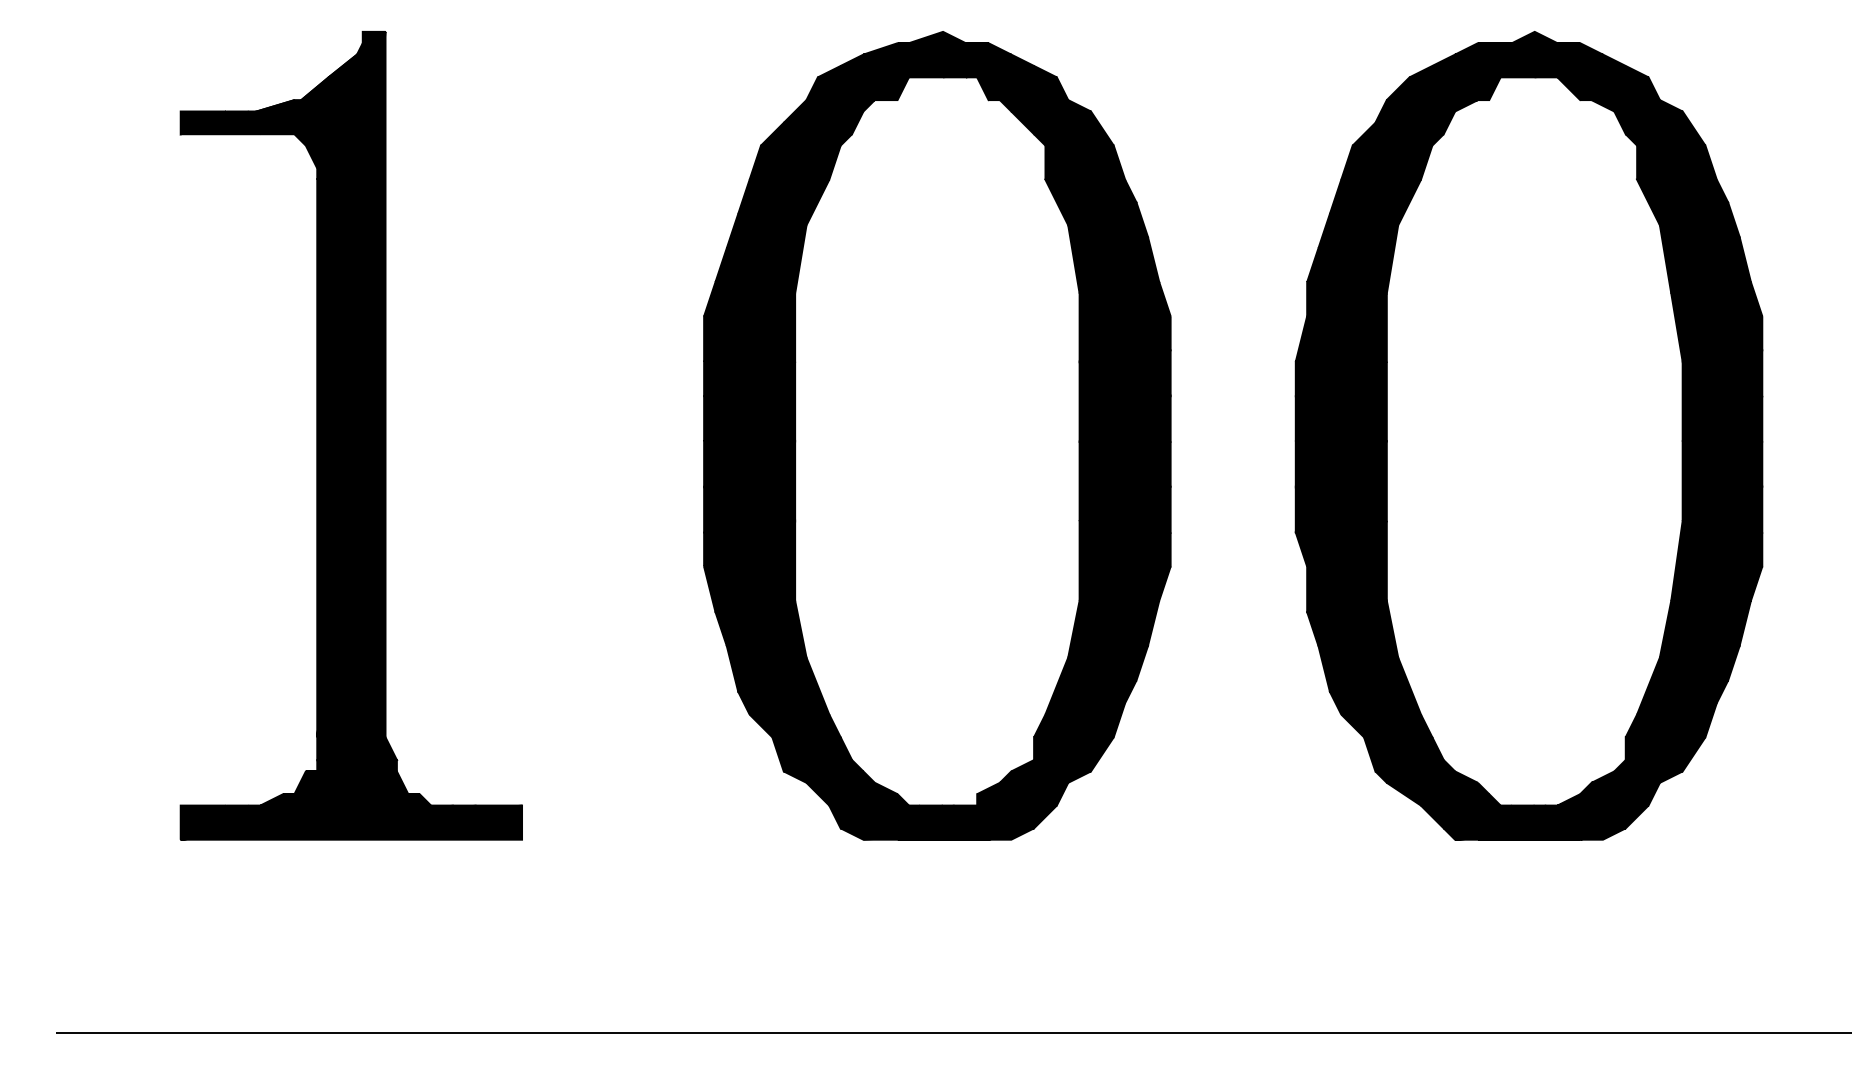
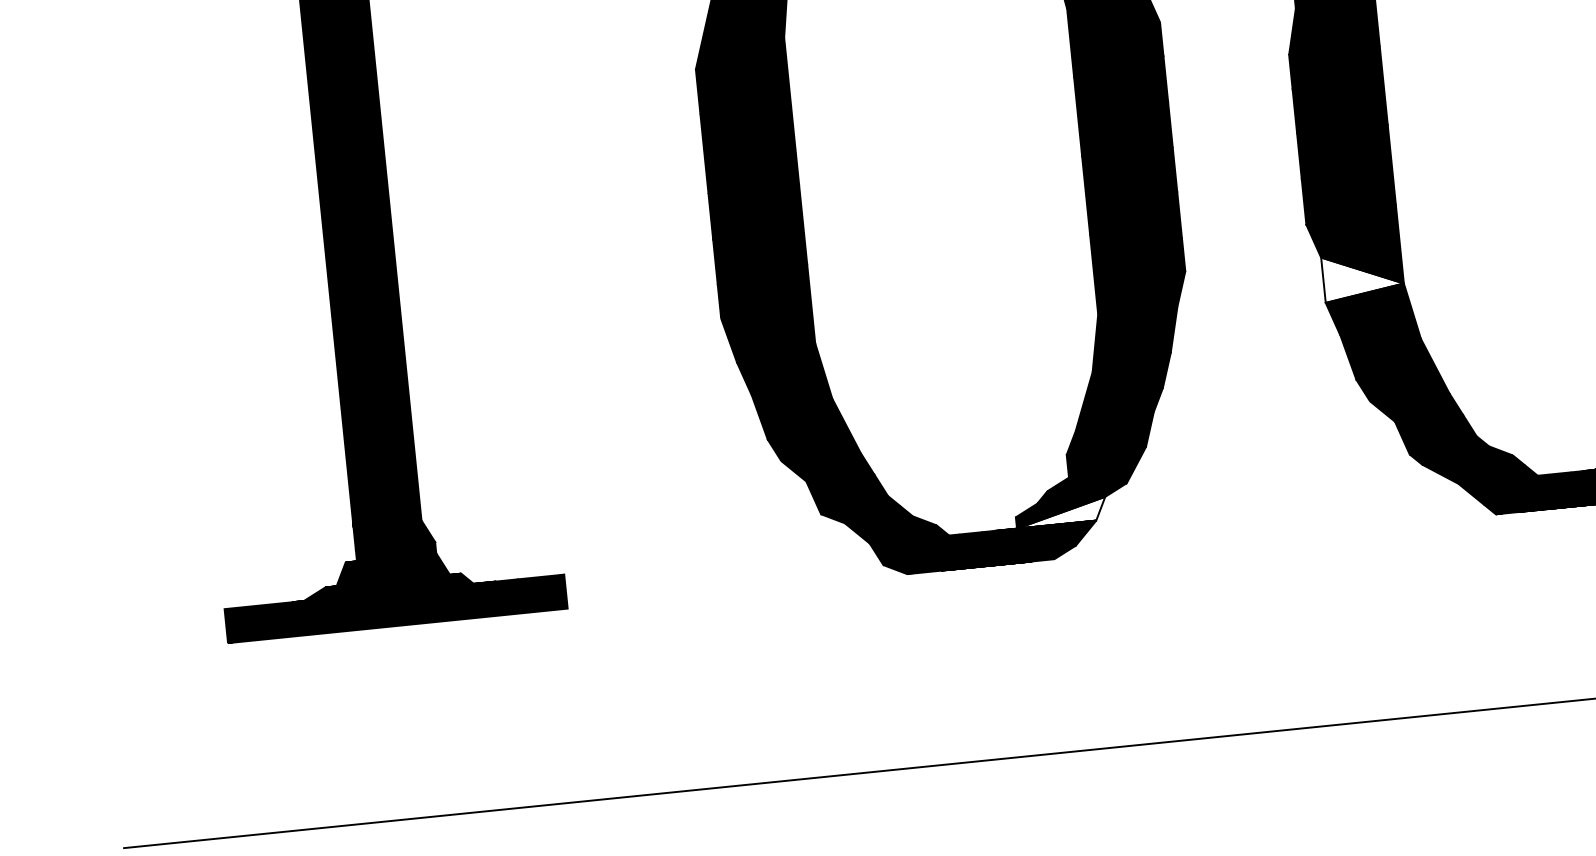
fill: (1346, 589) -> (1362, 276), removed
fill: (1022, 793) -> (1060, 512), removed

